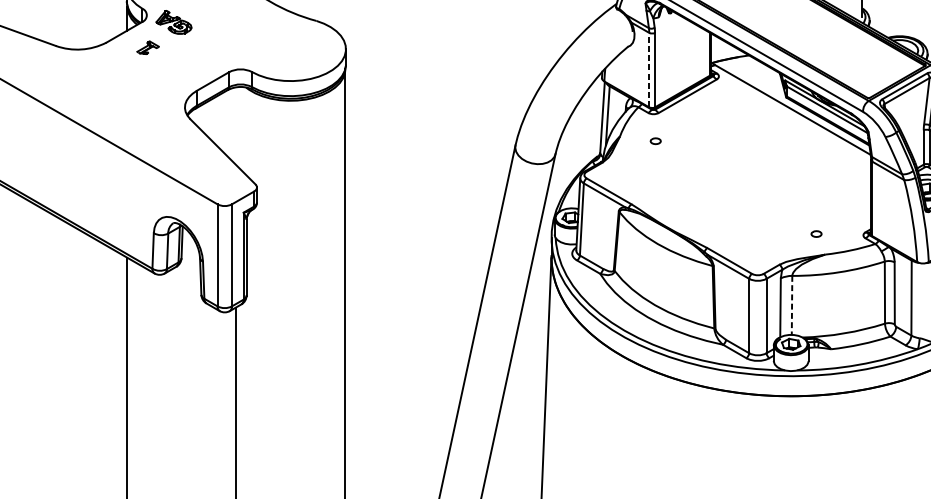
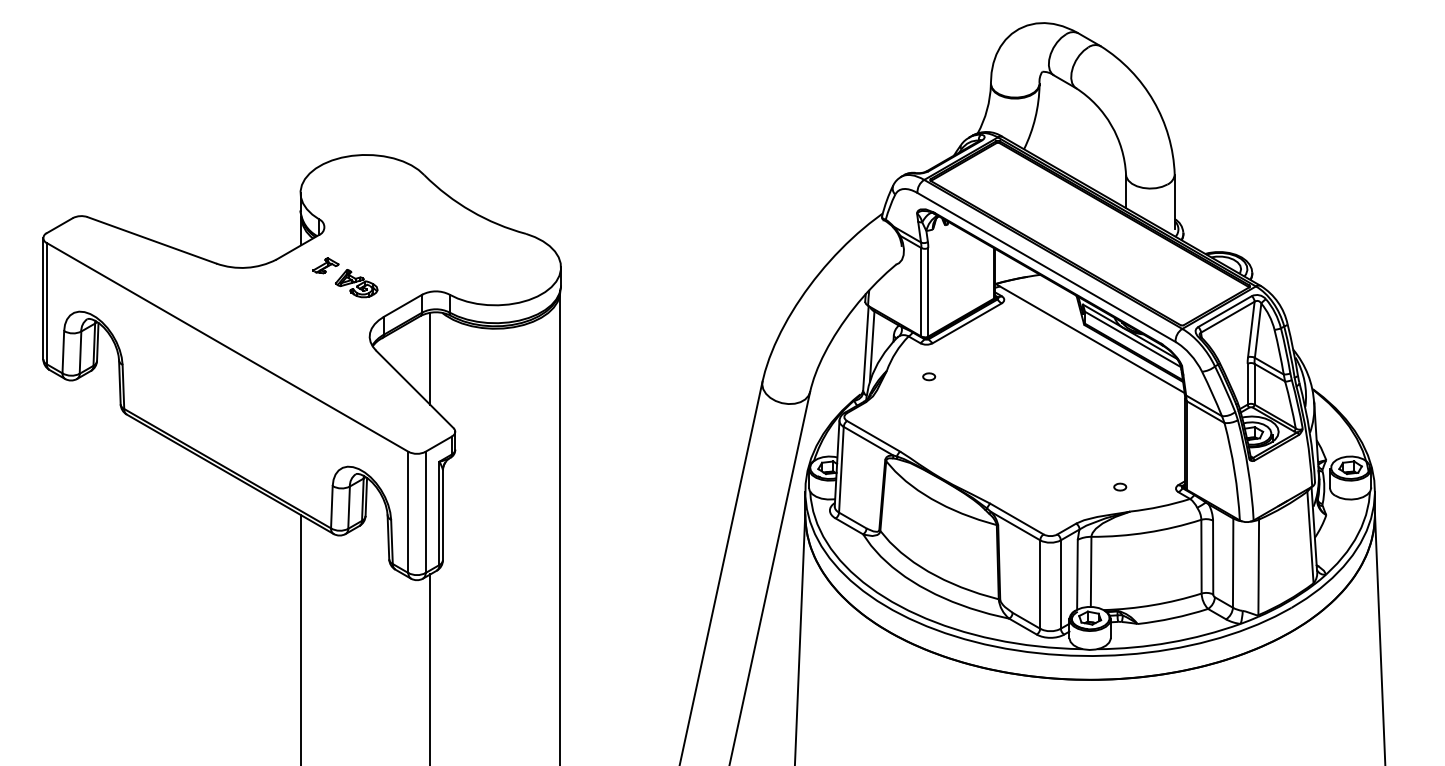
part: (173, 22) -> (356, 283), moved
line: (649, 69) -> (921, 291), dashed -> solid
line: (236, 125) -> (430, 358), added
line: (792, 305) -> (1091, 571), dashed -> solid

